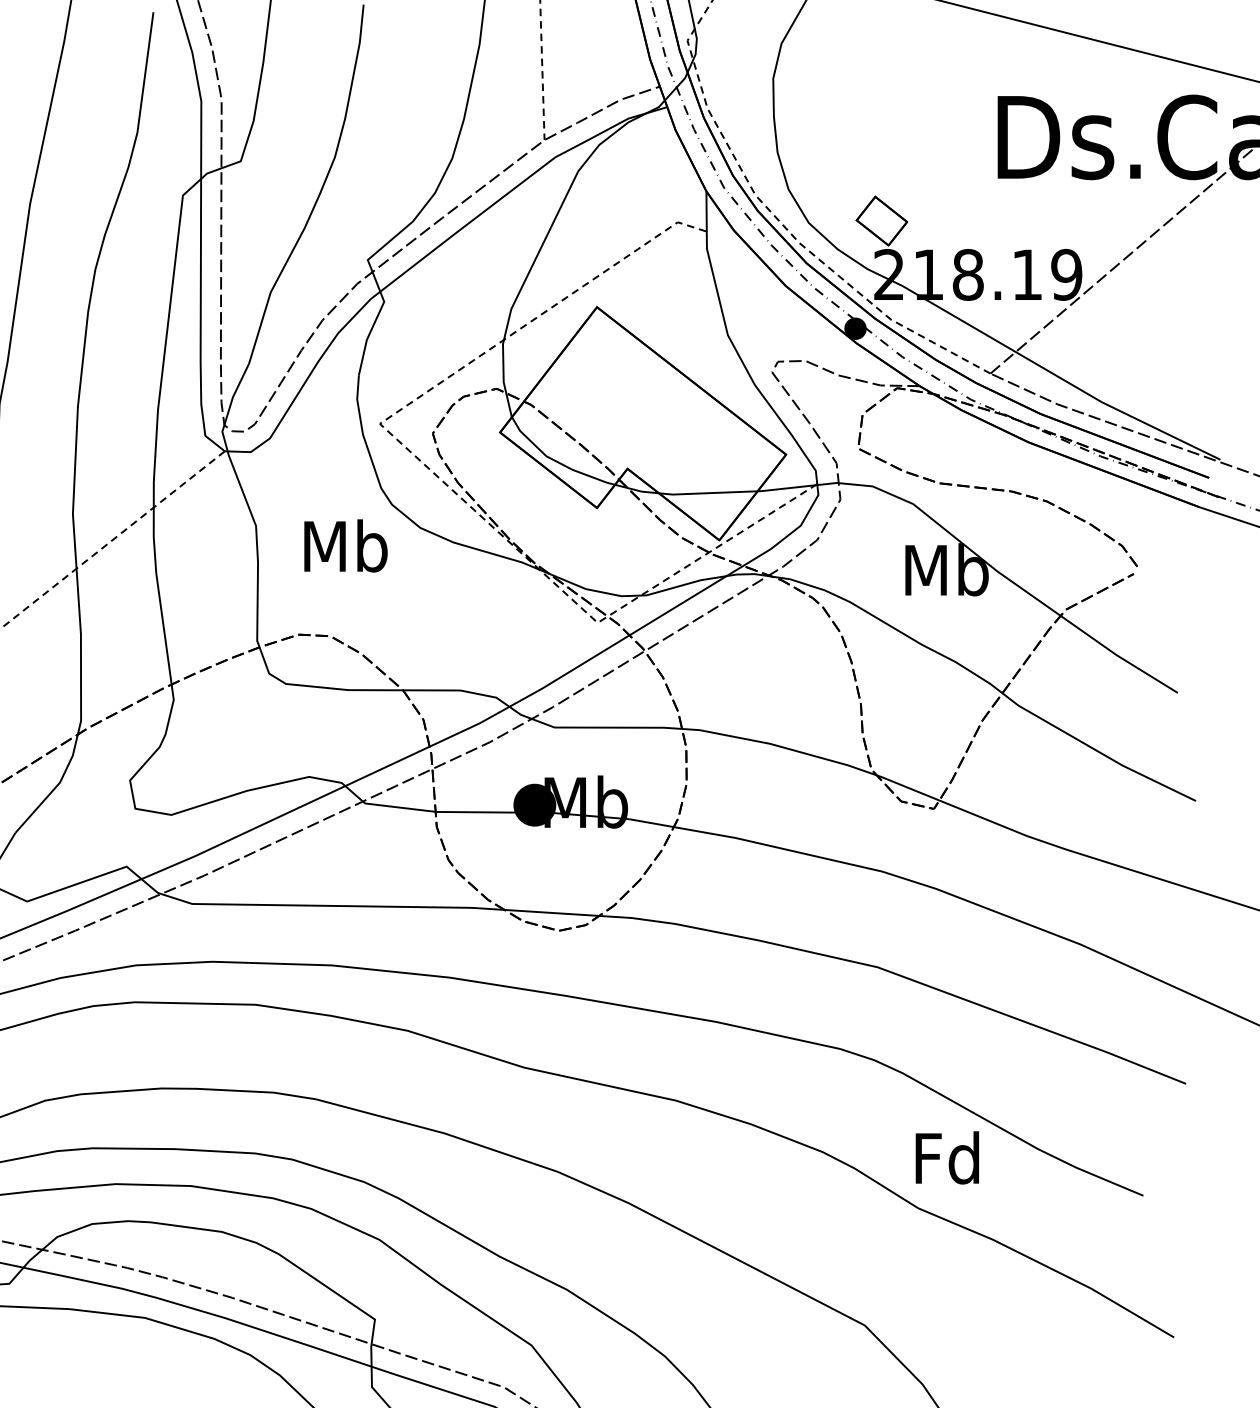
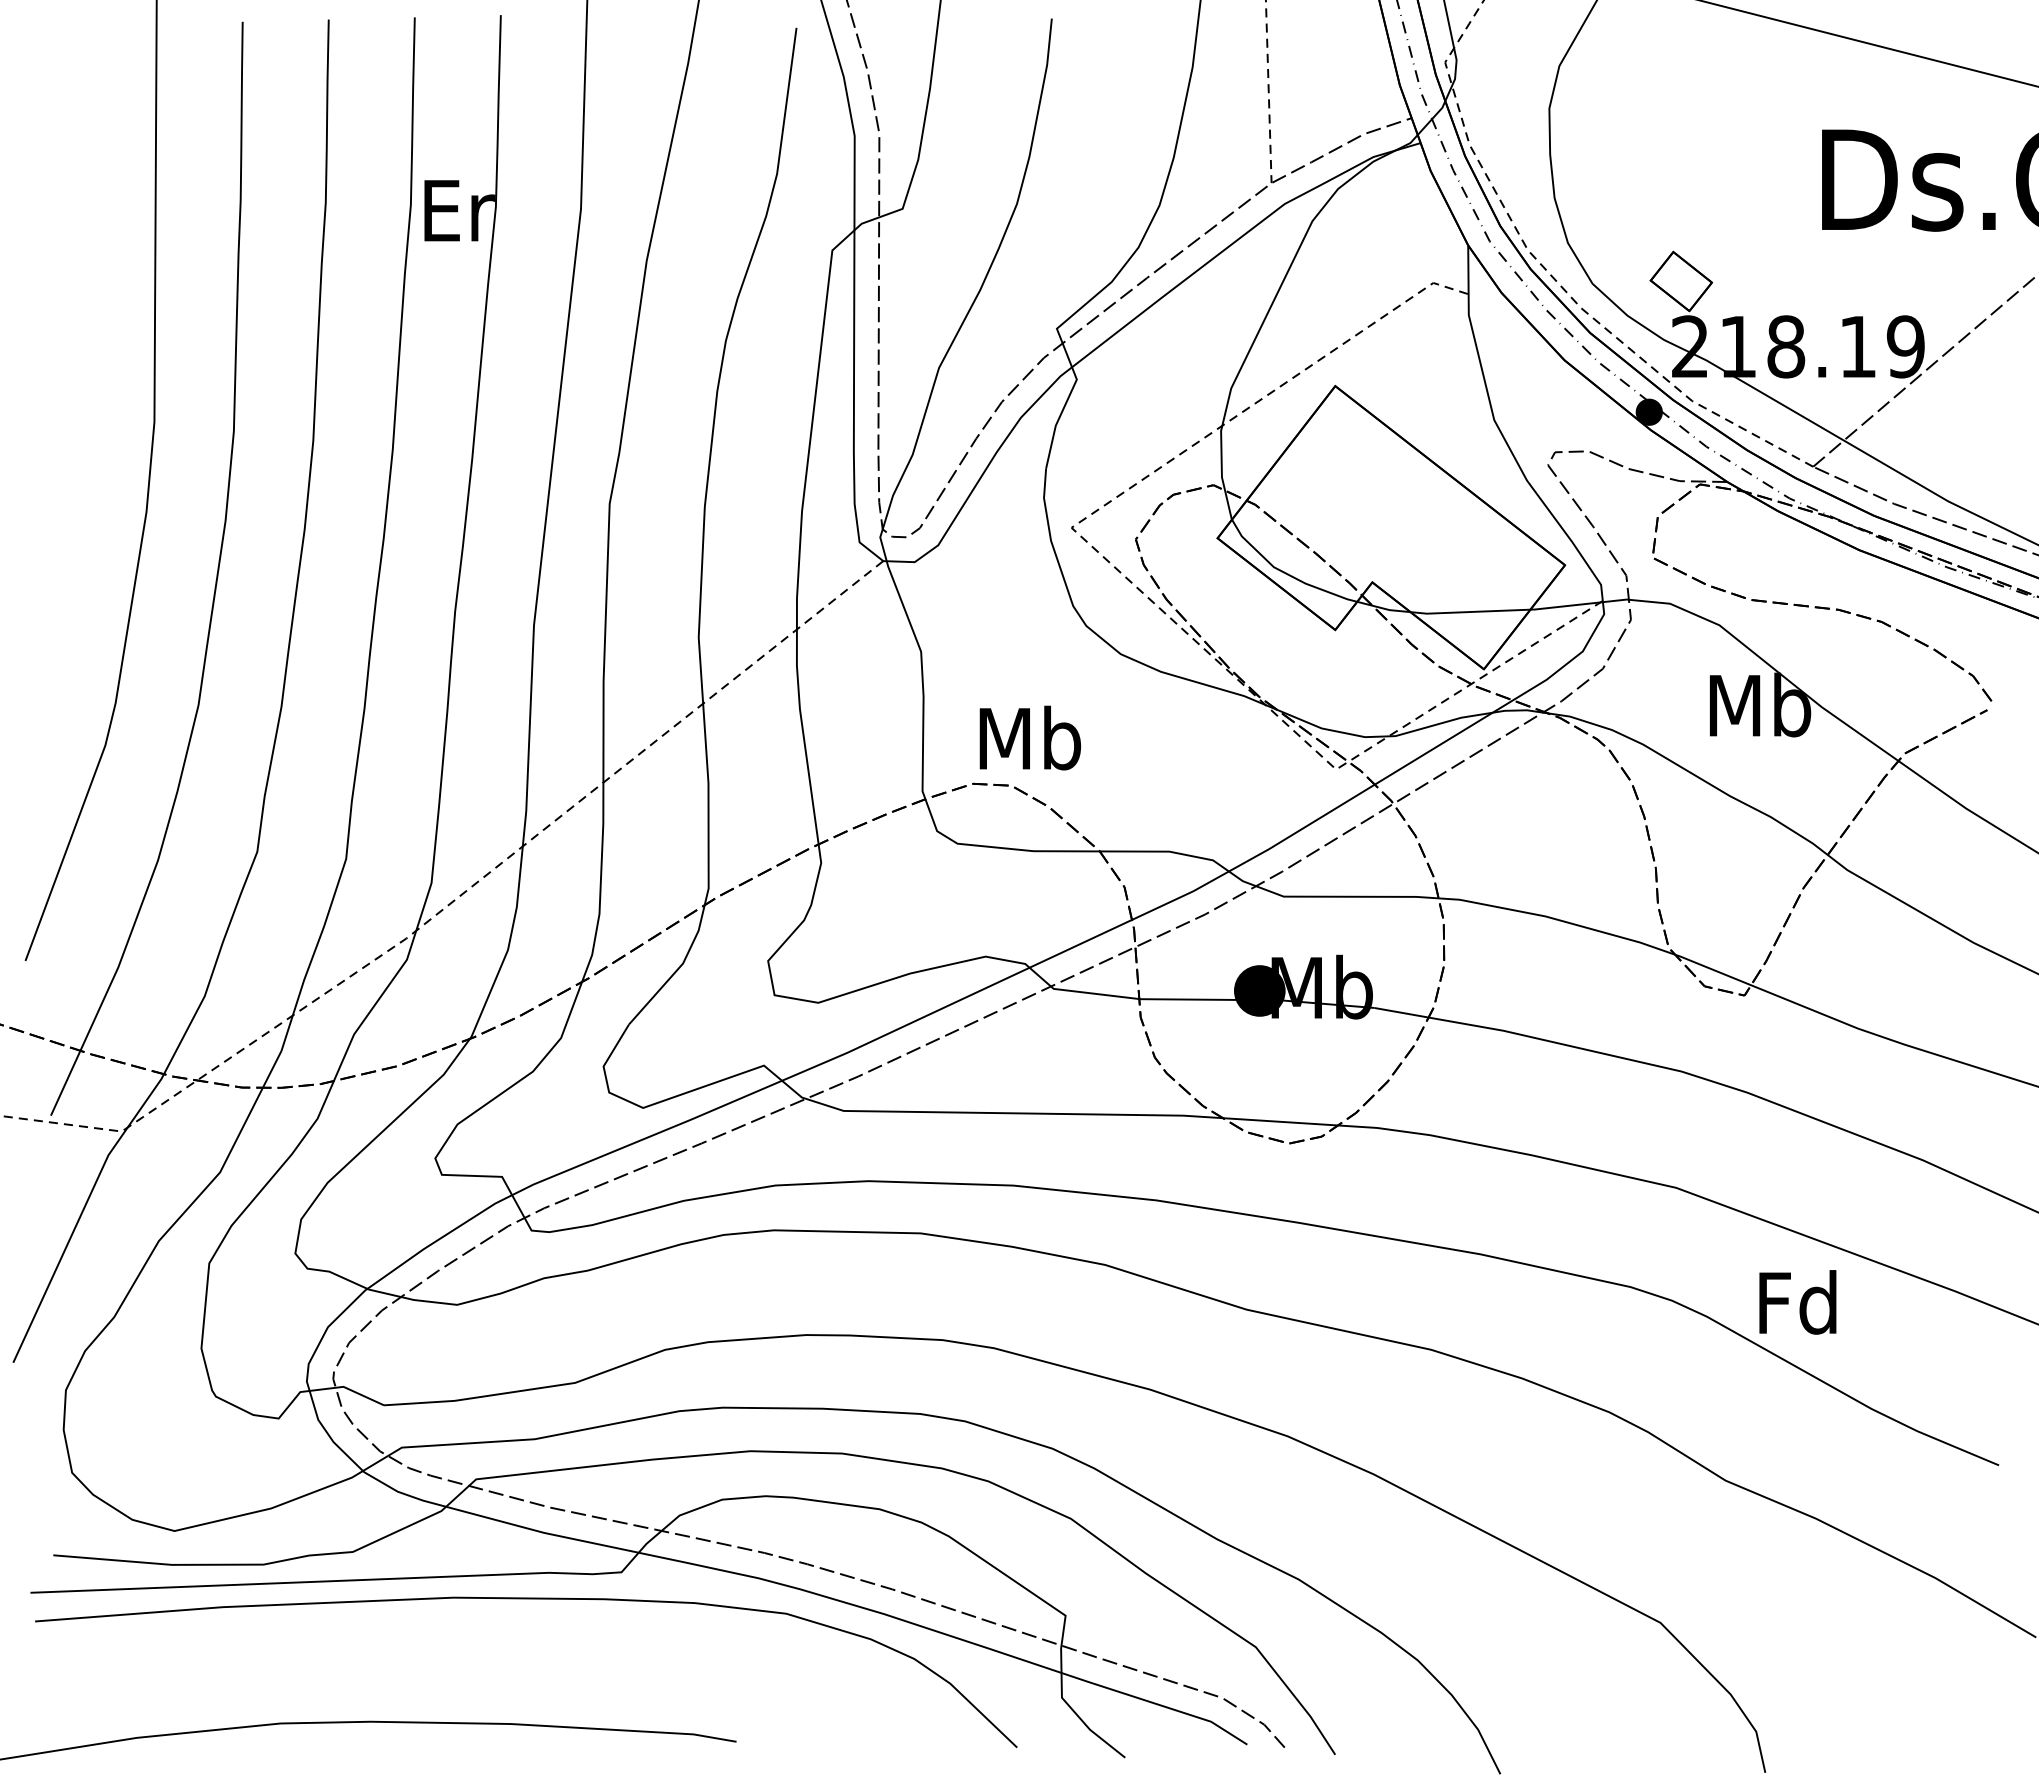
text: (346, 545) -> (1030, 737), moved
text: (947, 1158) -> (1797, 1302), moved

